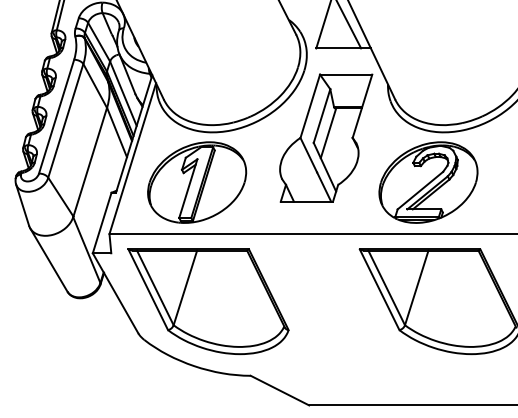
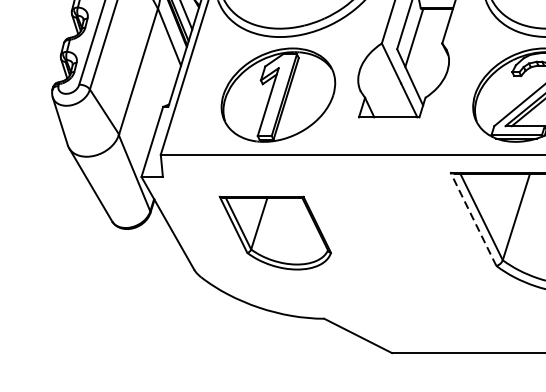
part: (197, 182) -> (278, 95), moved
line: (379, 289) -> (473, 218), solid -> dashed
part: (208, 301) -> (275, 232), size x0.6

